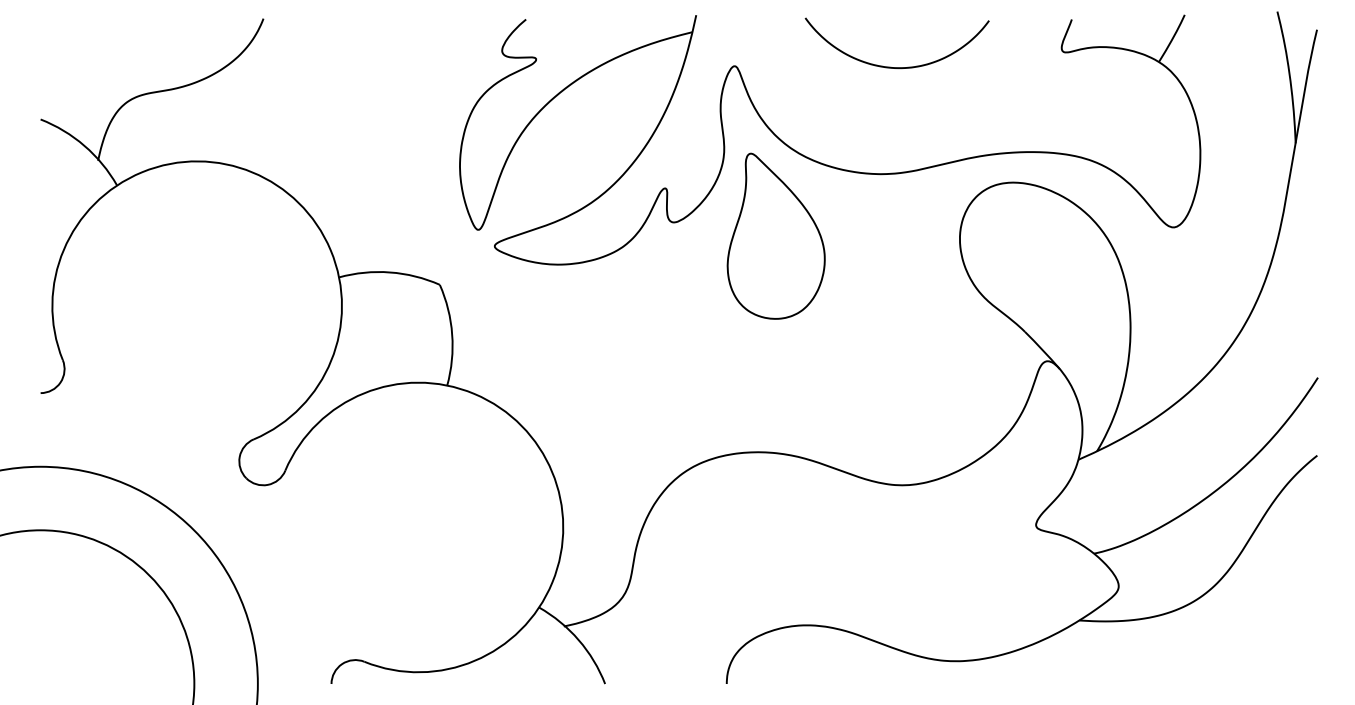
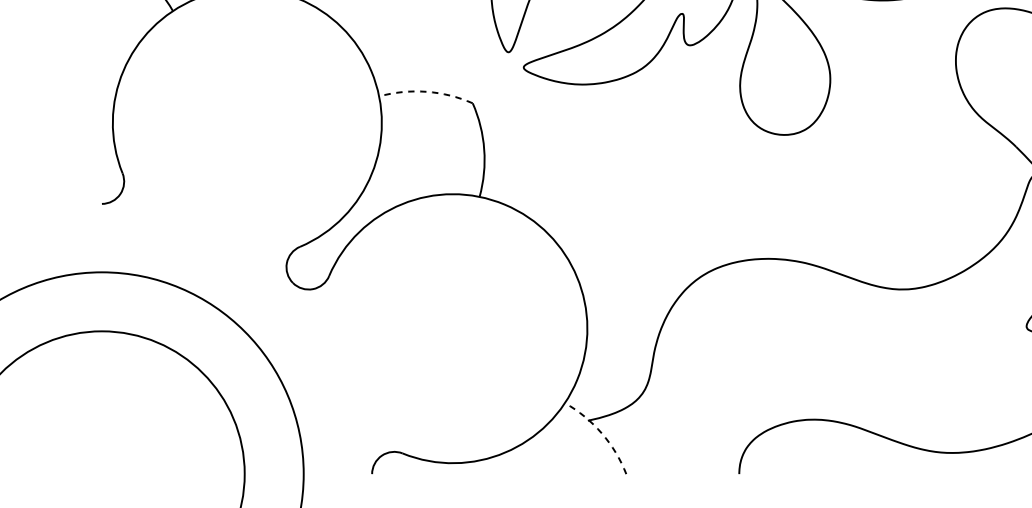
arc: (390, 272) -> (426, 91), solid -> dashed
arc: (578, 640) -> (601, 433), solid -> dashed

